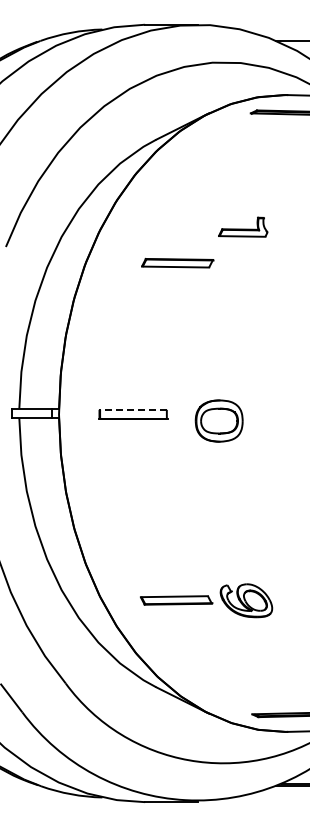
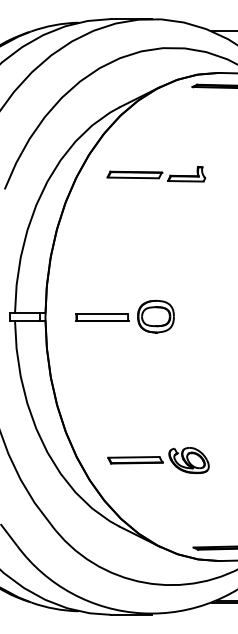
part: (177, 262) -> (134, 174), moved
line: (133, 409) -> (102, 313), dashed -> solid
part: (218, 420) -> (155, 316), moved

